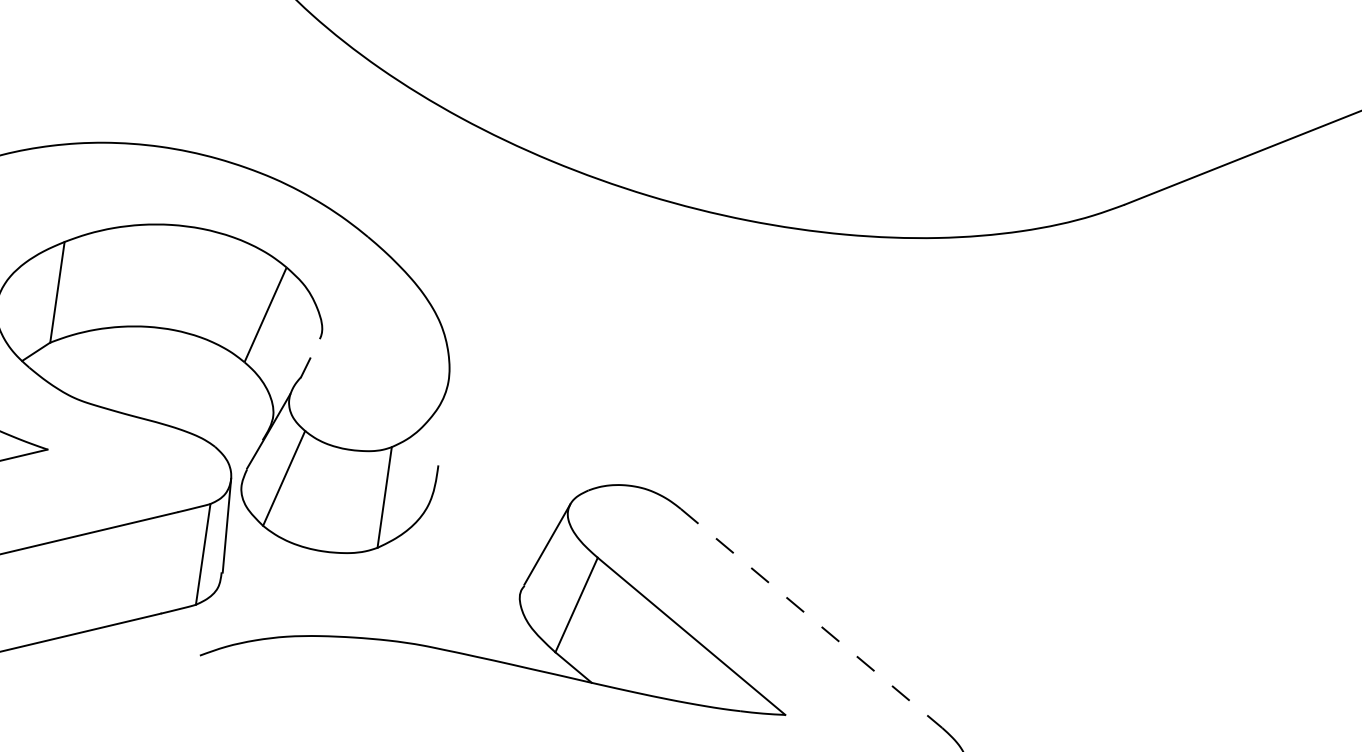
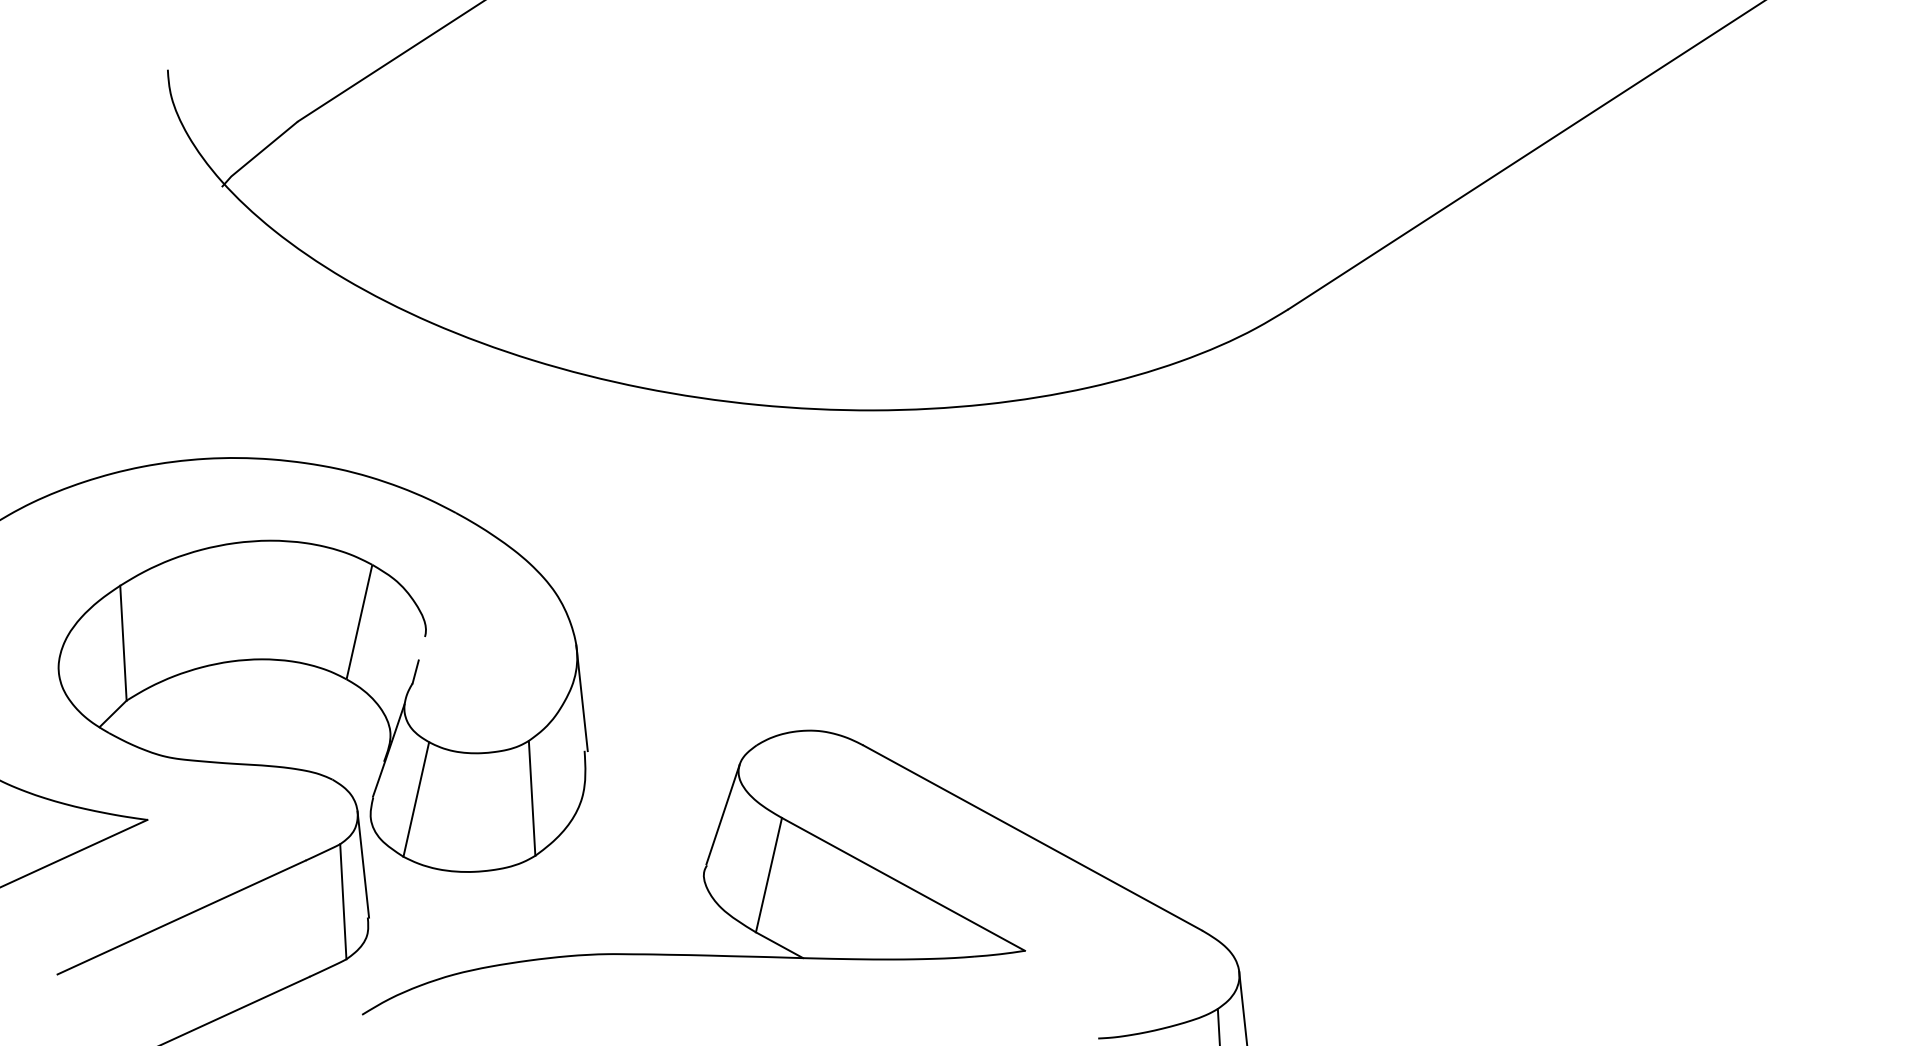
line: (444, 419) -> (581, 698), added
line: (811, 618) -> (1032, 837), dashed -> solid

